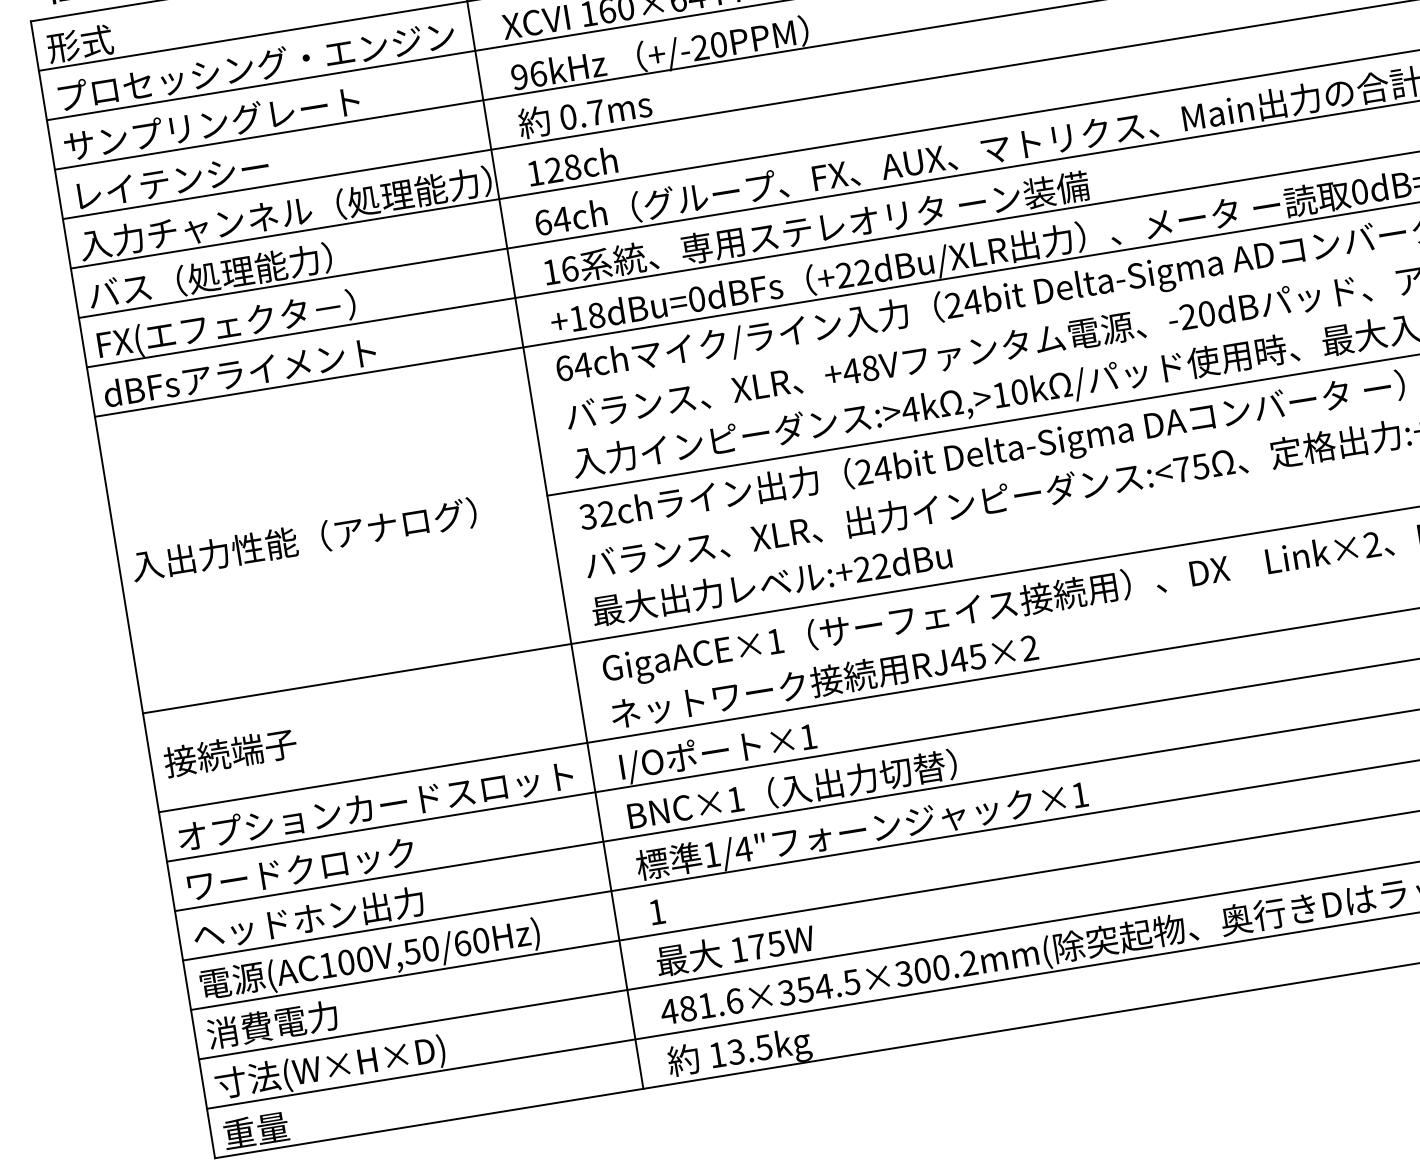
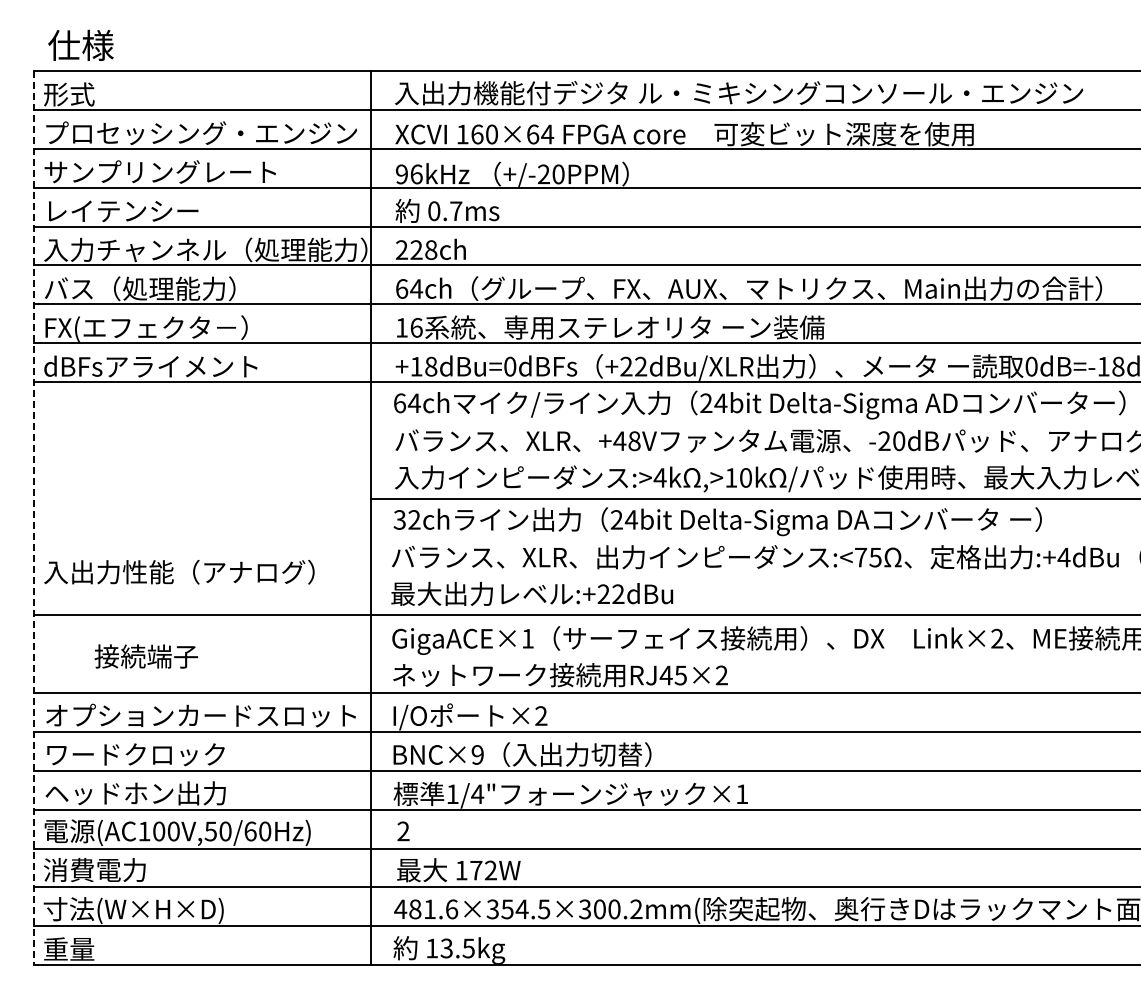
text: (534, 172) -> (401, 249), 128ch -> 228ch
text: (304, 538) -> (179, 571), moved
line: (123, 590) -> (34, 518), solid -> dashed
text: (808, 736) -> (541, 715), ×1 -> ×2
text: (229, 753) -> (145, 656), moved
text: (735, 799) -> (477, 754), BNC×1 -> BNC×9
text: (657, 912) -> (403, 831), 1 -> 2
text: (775, 943) -> (490, 870), 175W -> 172W

